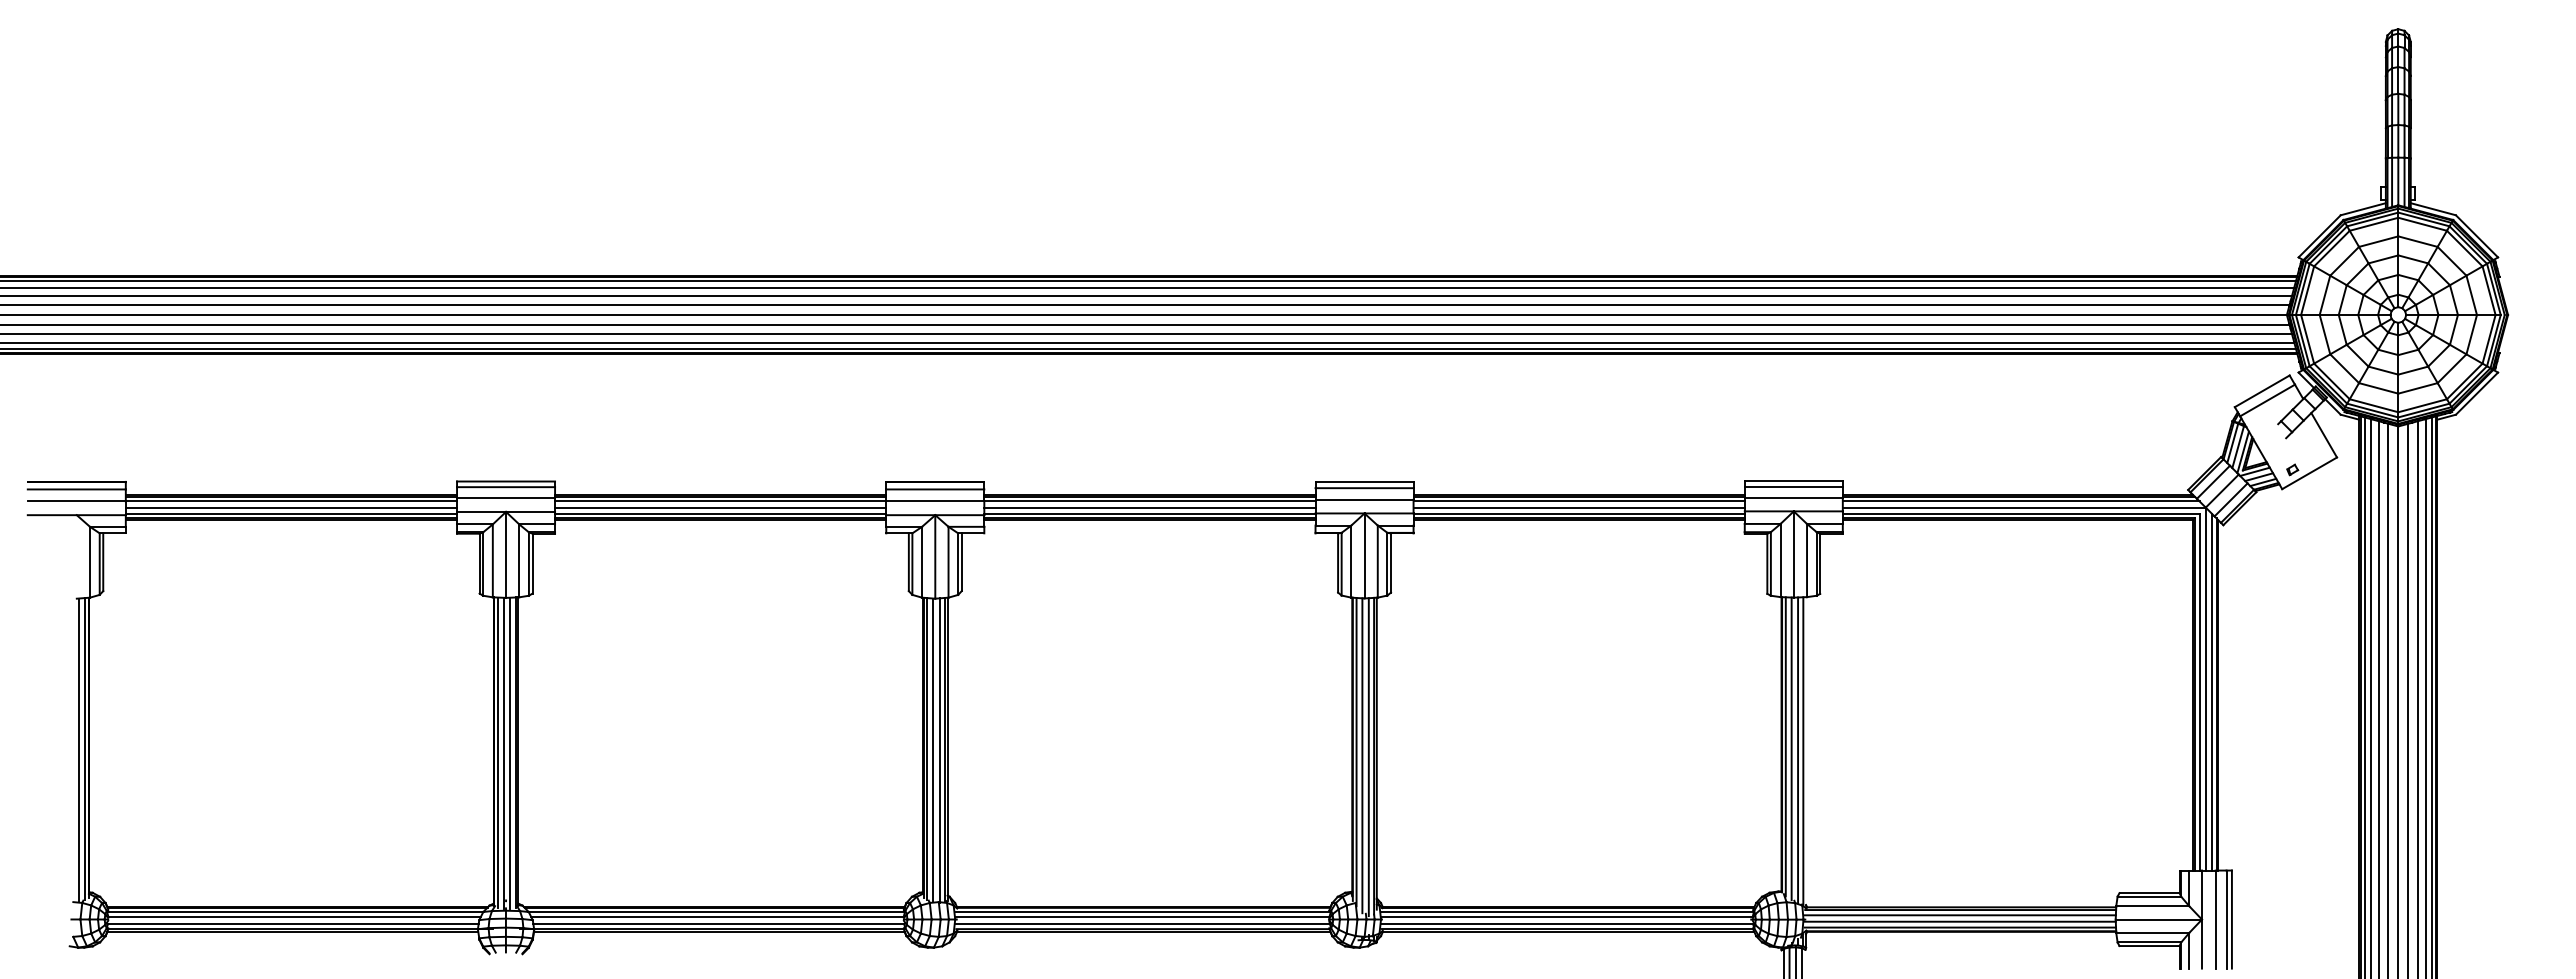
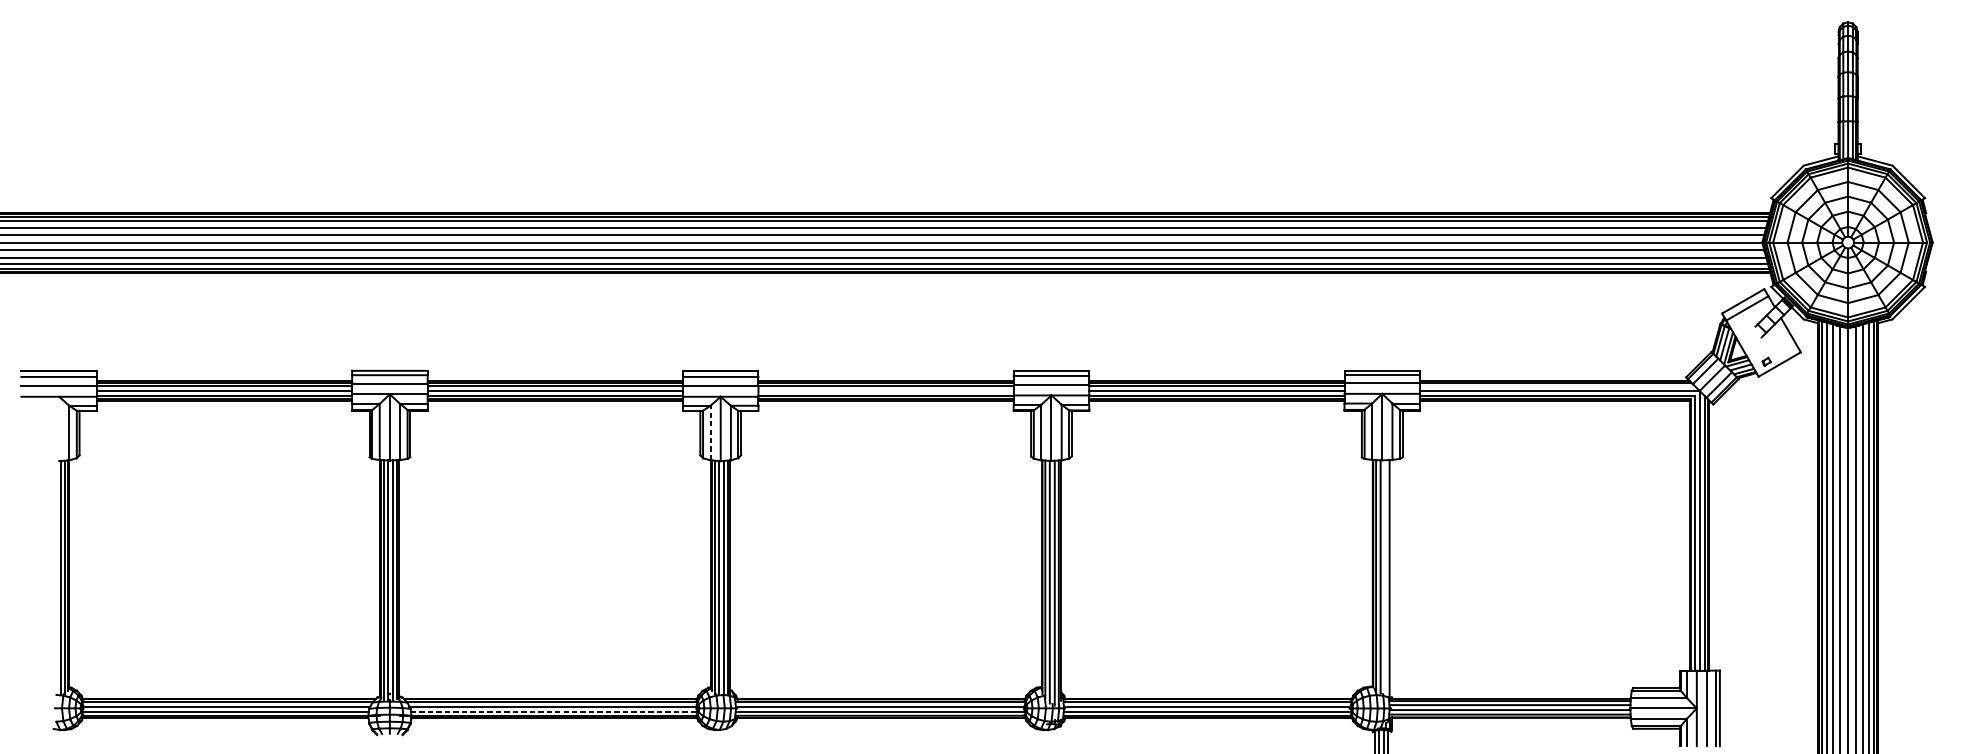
line: (2020, 501) -> (1556, 386), removed
line: (1149, 507) -> (885, 390), removed
line: (922, 561) -> (710, 432), solid -> dashed
line: (1798, 750) -> (1385, 578), removed
line: (719, 923) -> (554, 711), solid -> dashed

